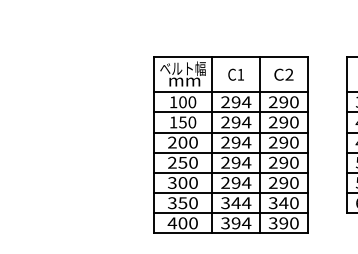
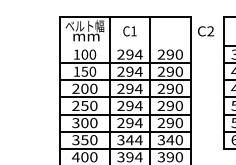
text: (283, 74) -> (205, 31), moved
line: (230, 92) -> (125, 46), removed

